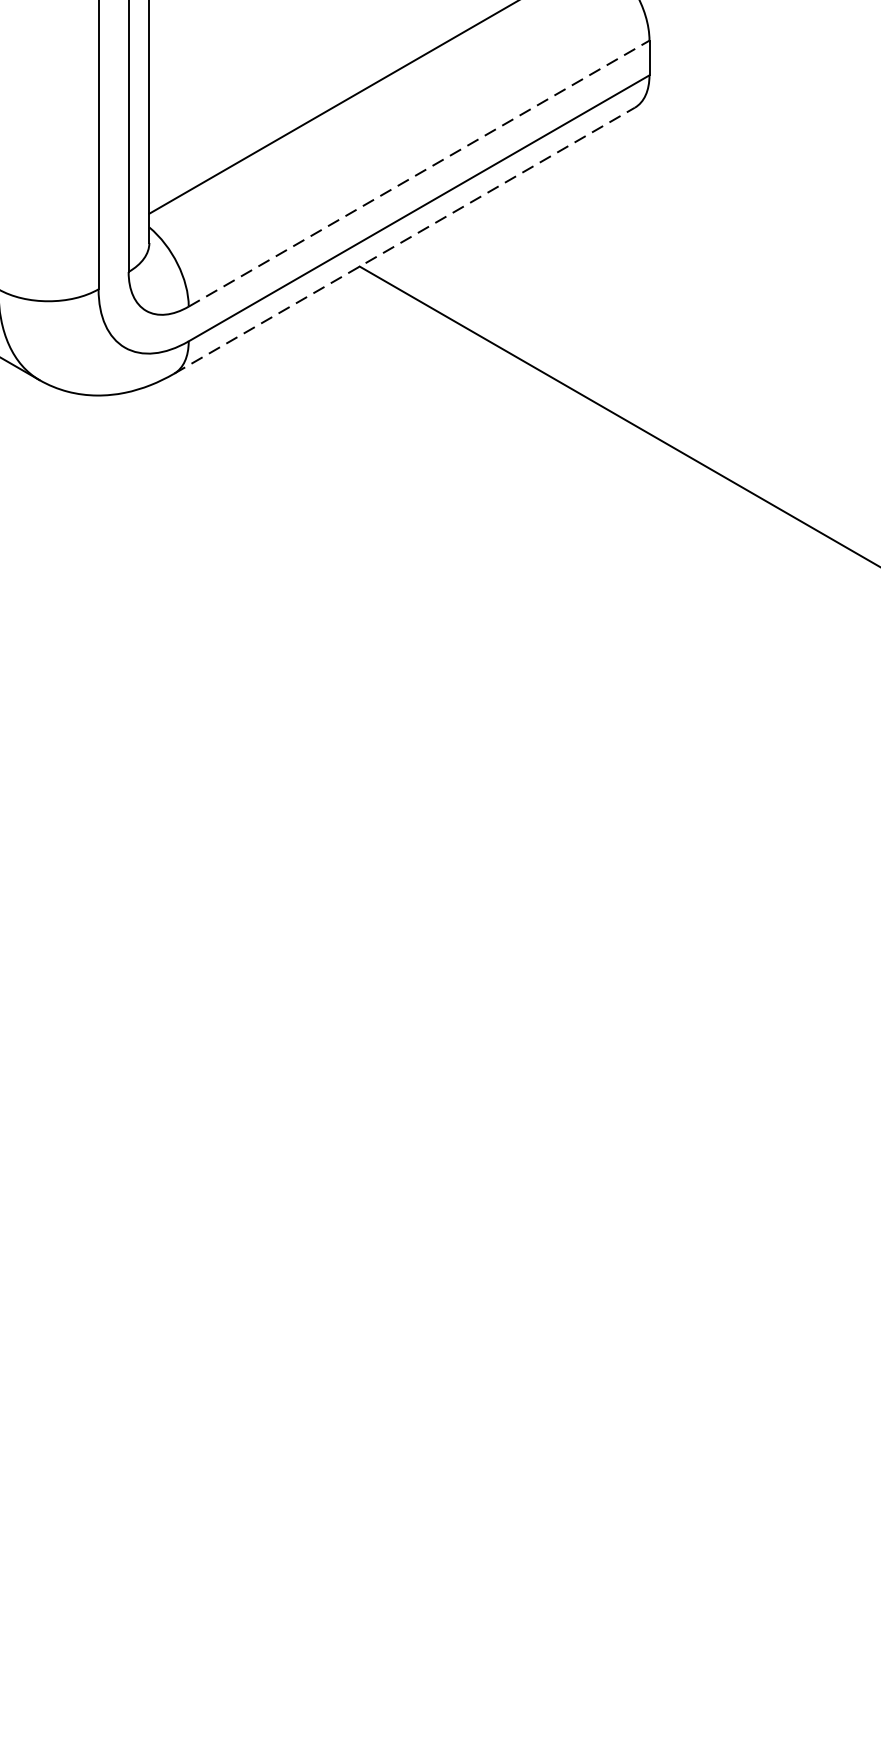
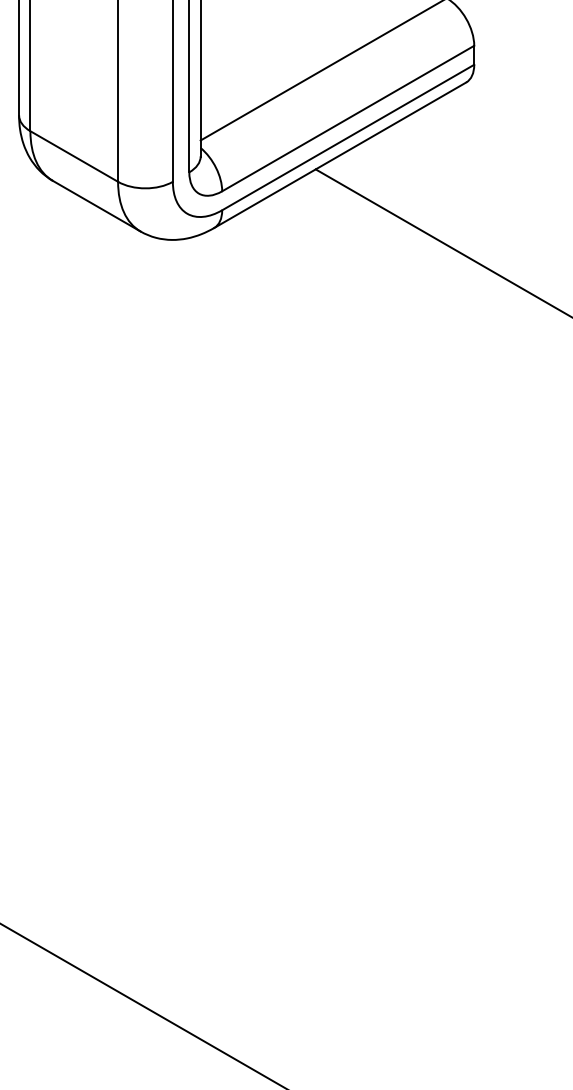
line: (419, 173) -> (348, 118), dashed -> solid
line: (404, 241) -> (340, 155), dashed -> solid

